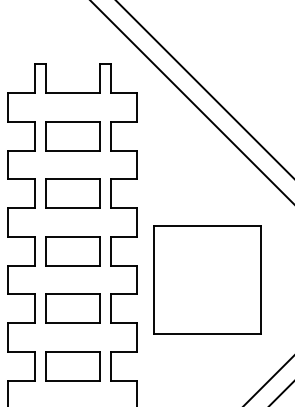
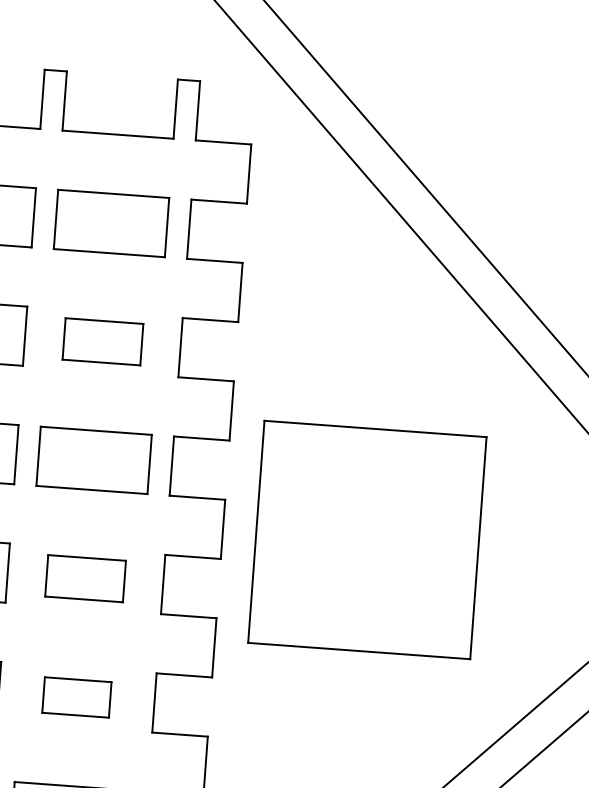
part: (72, 193) -> (102, 341), size x0.7
part: (72, 308) -> (84, 578), size x0.7
part: (72, 366) -> (76, 697), size x0.6

